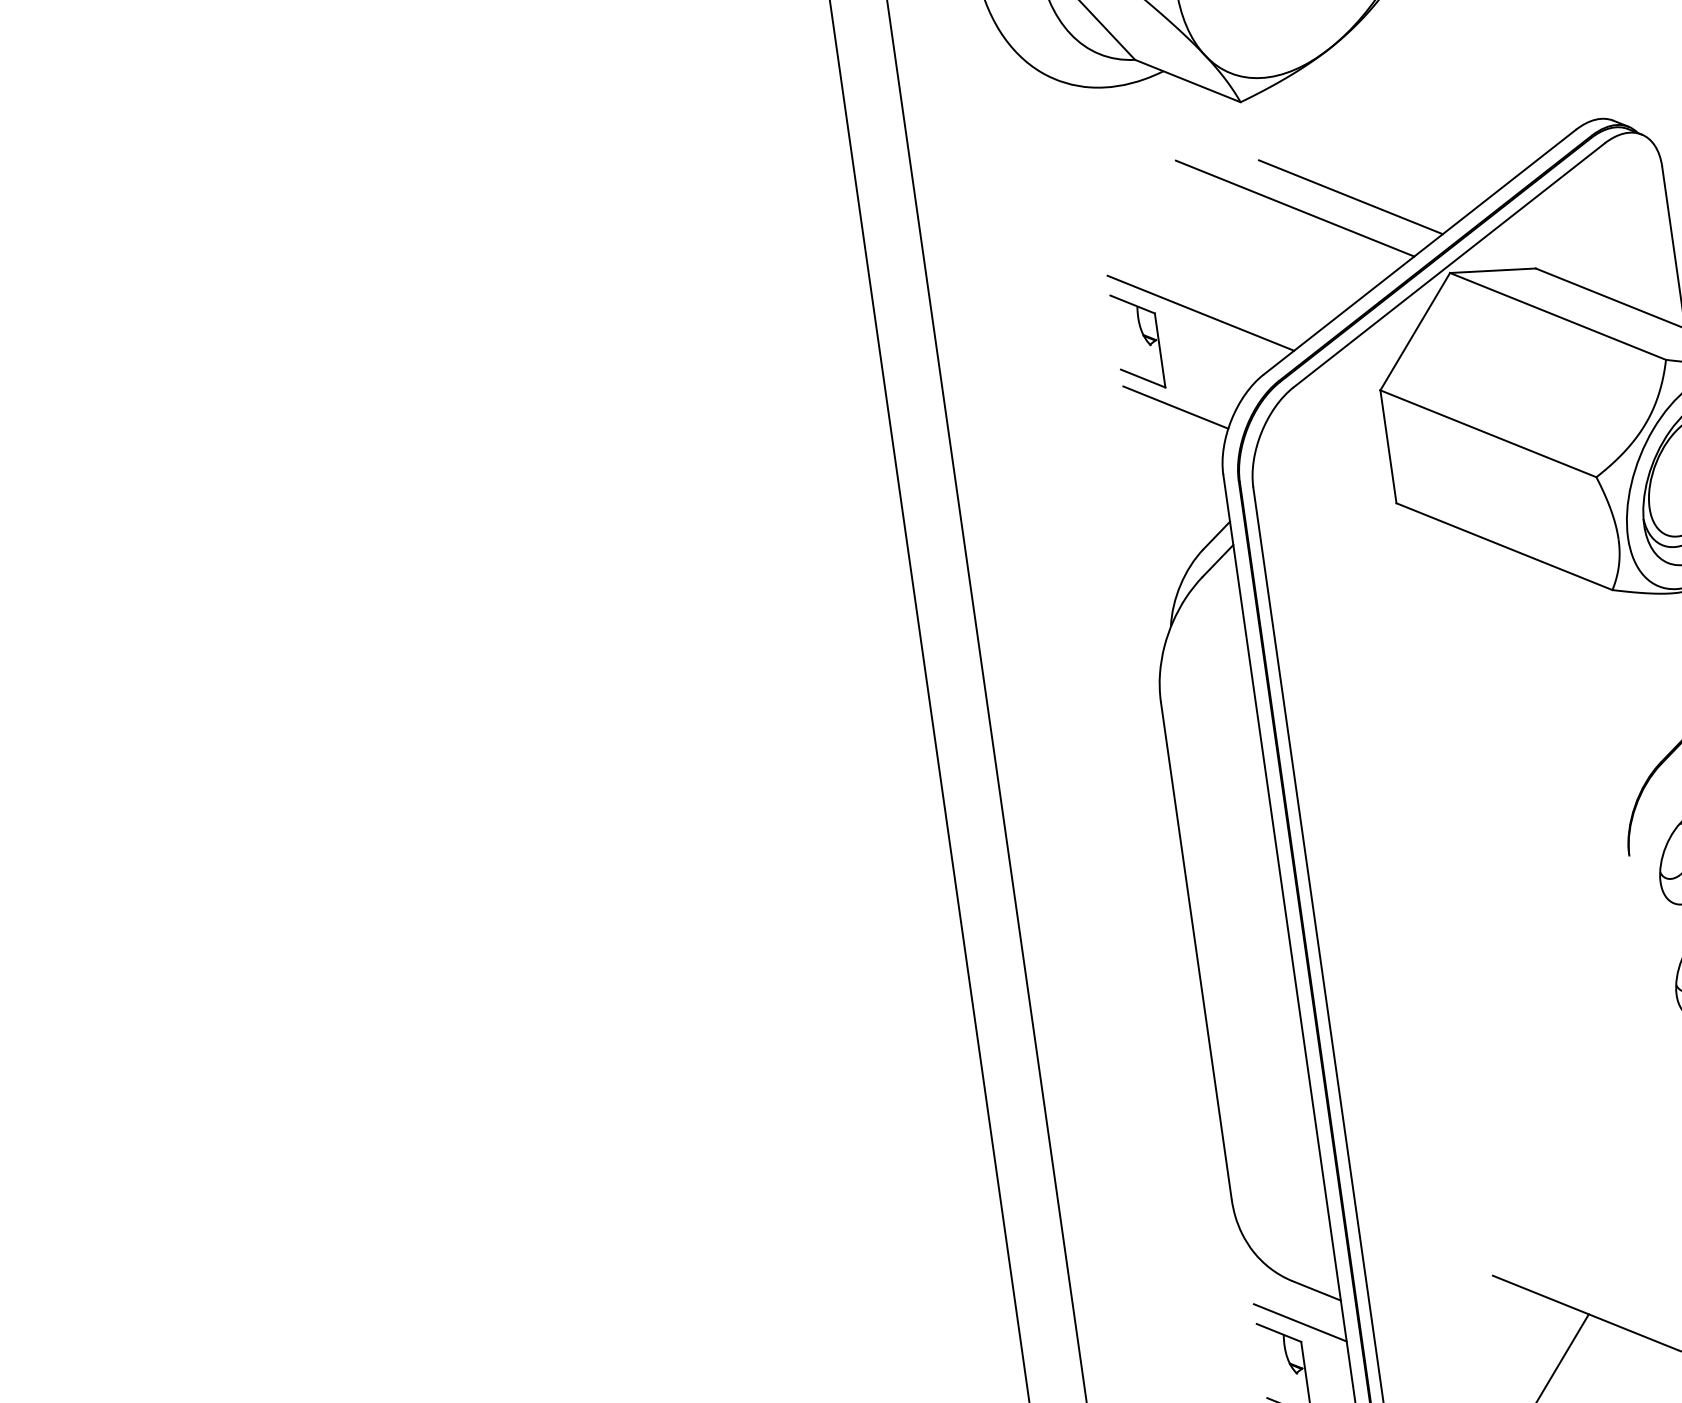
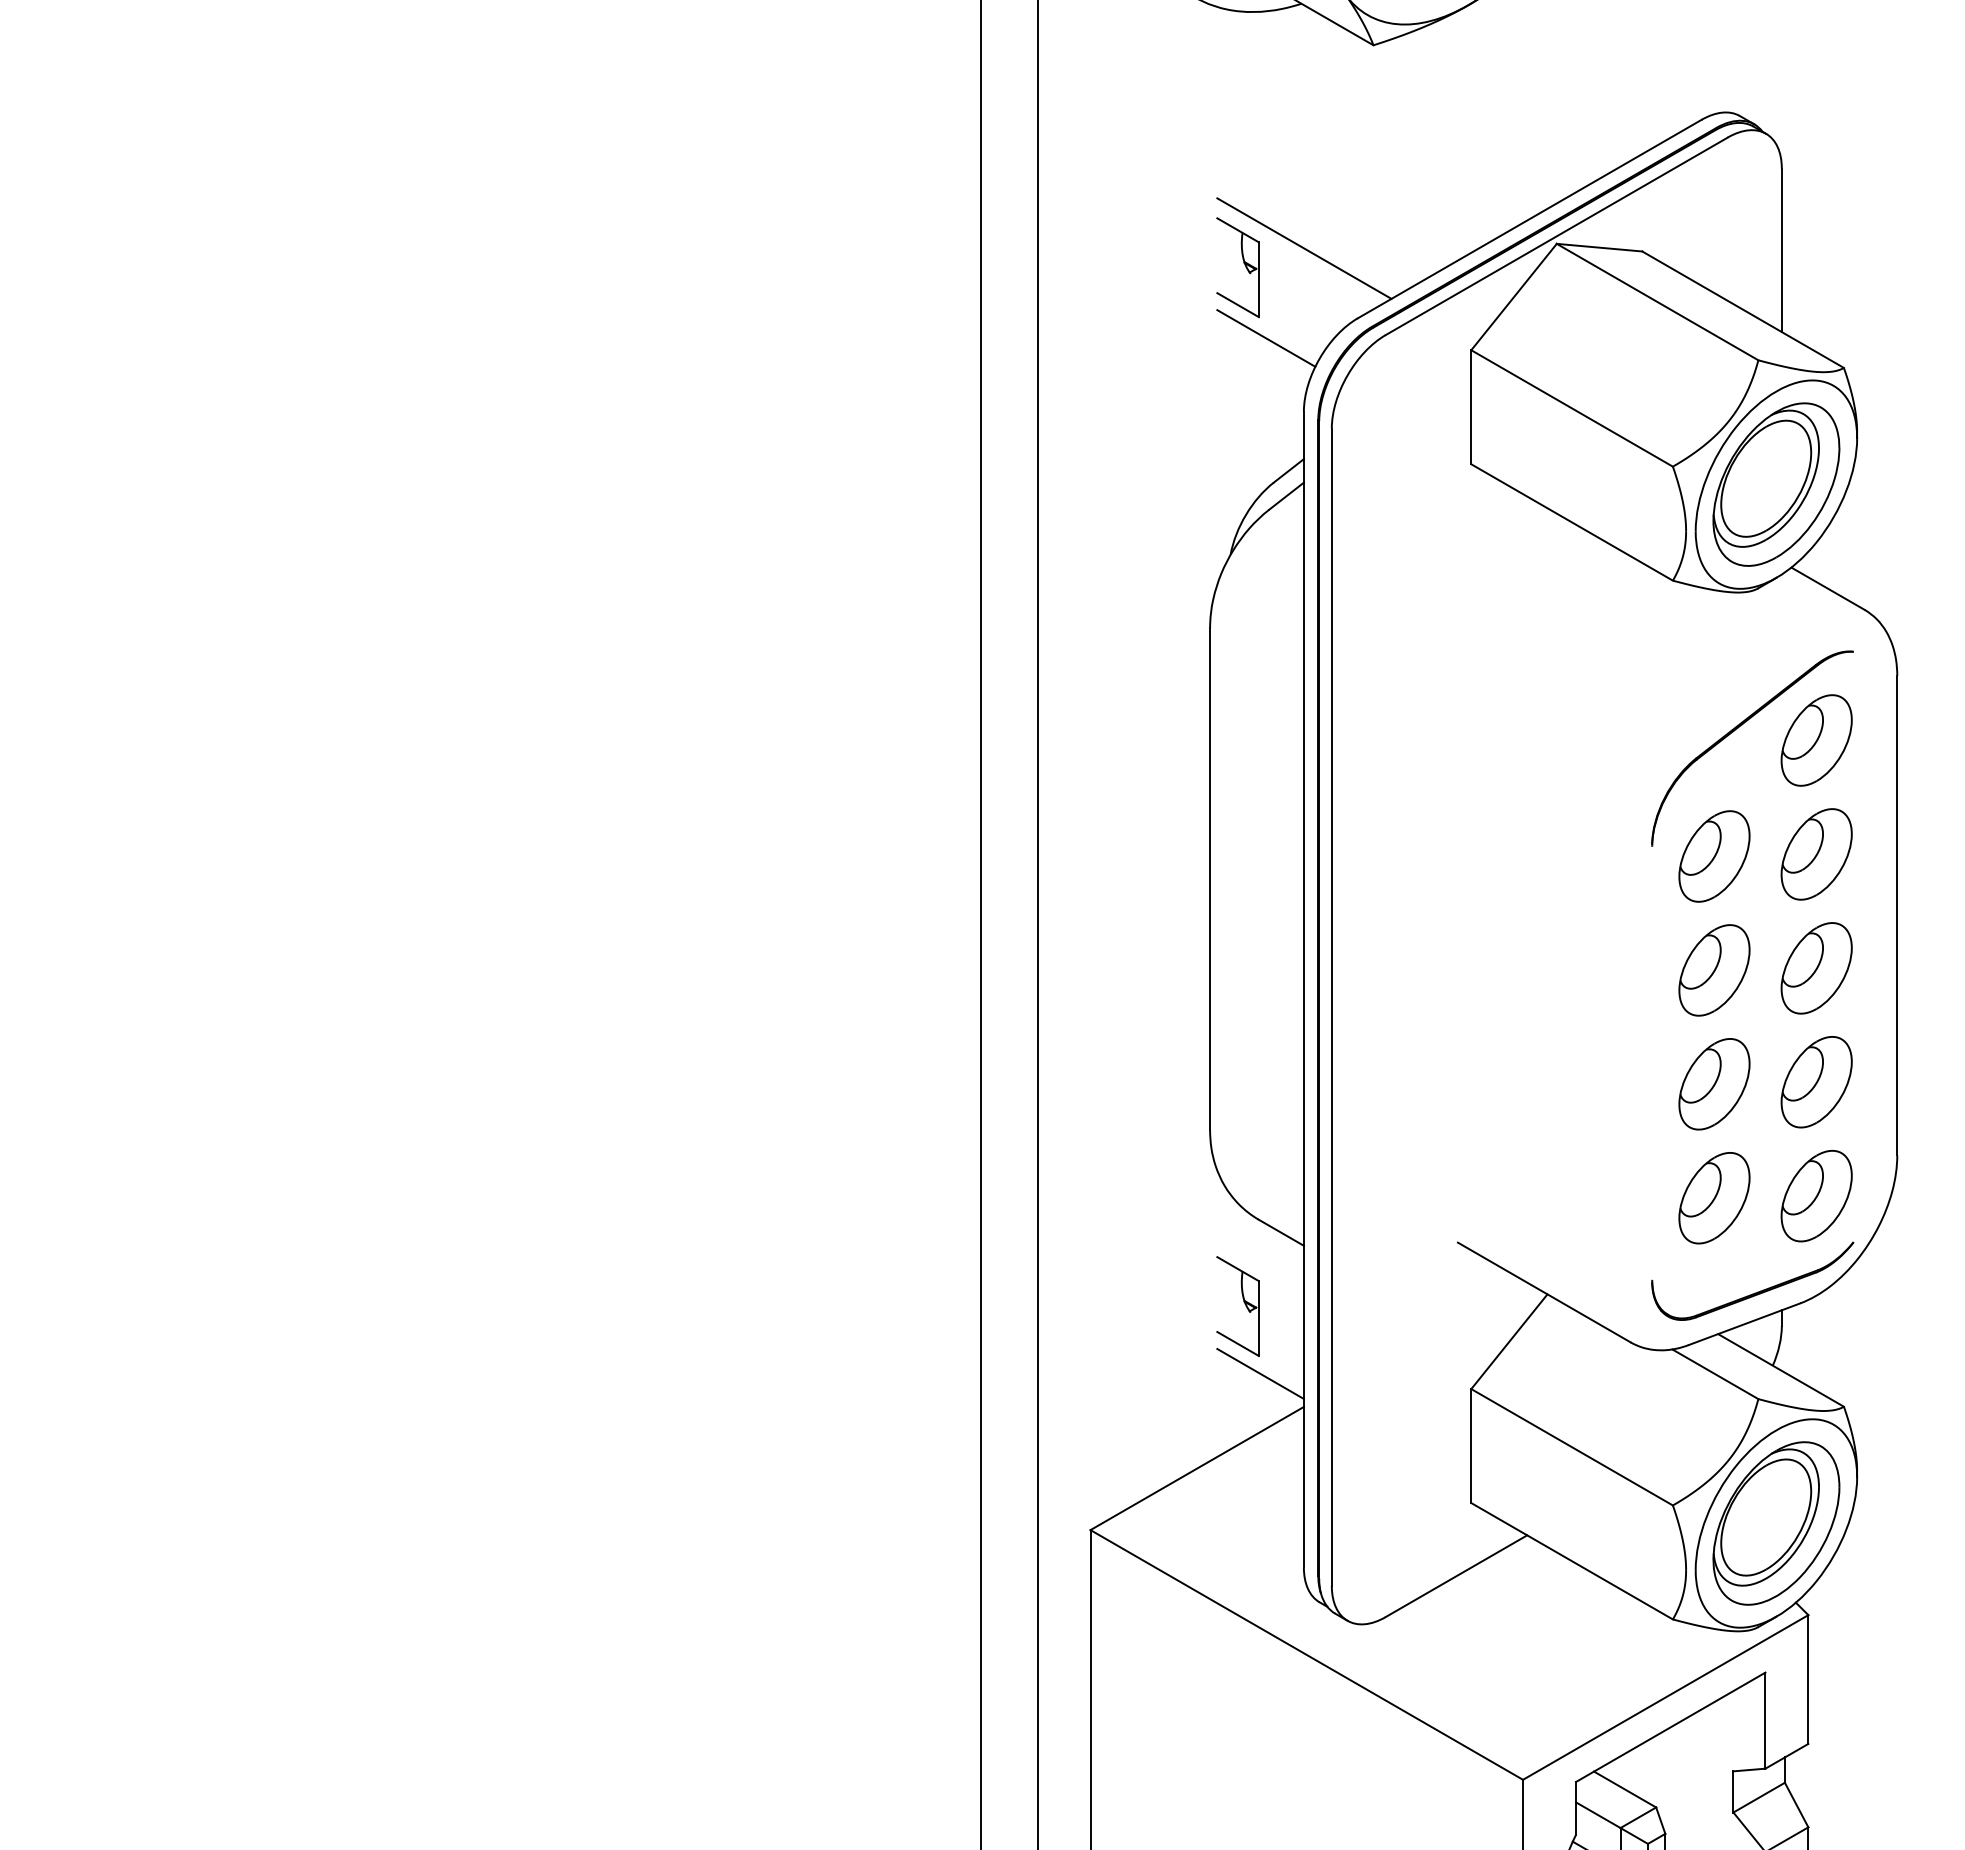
line: (1351, 196) -> (1469, 154), removed
line: (1295, 208) -> (1412, 158), removed
line: (1300, 1323) -> (1260, 1262), removed

